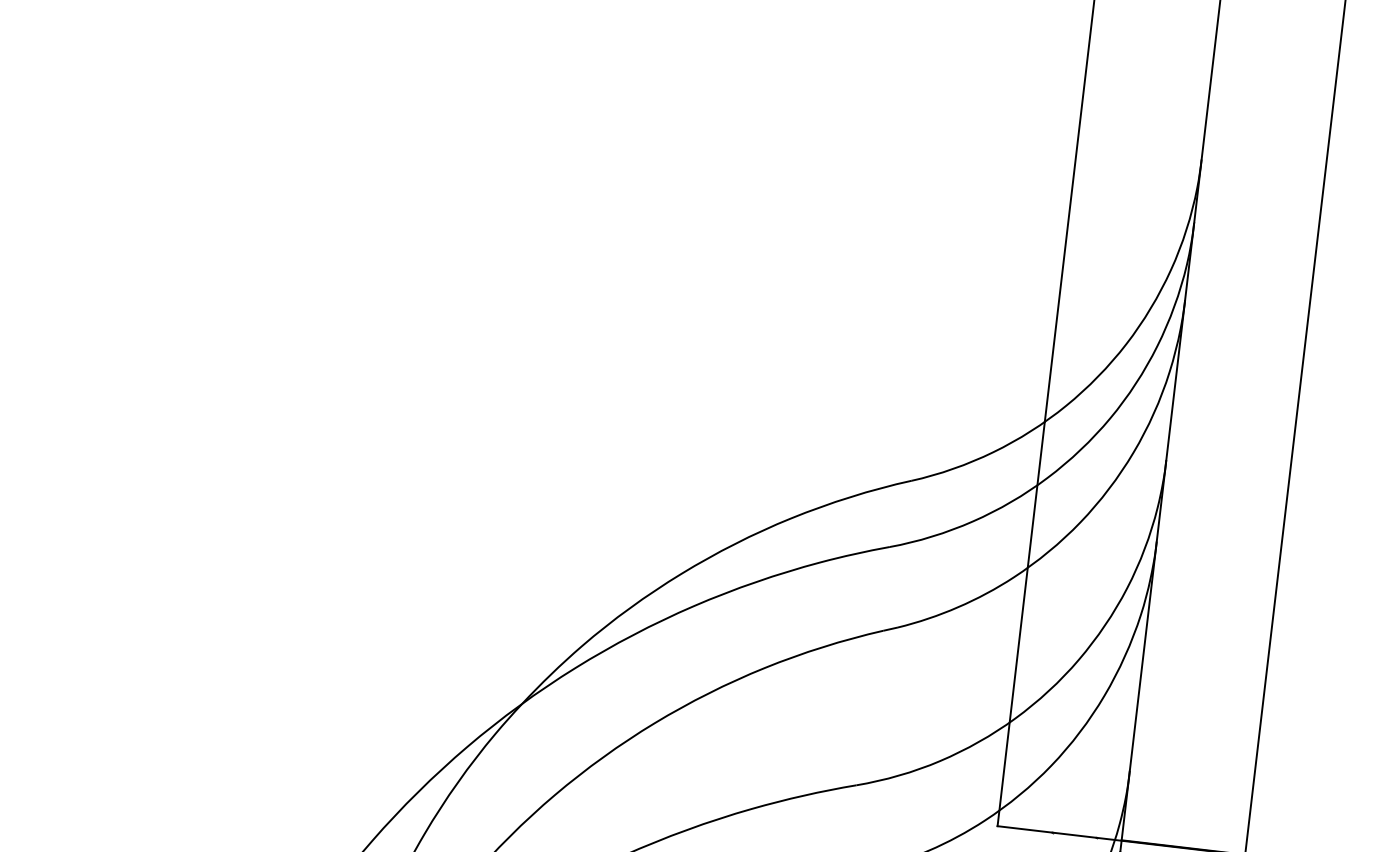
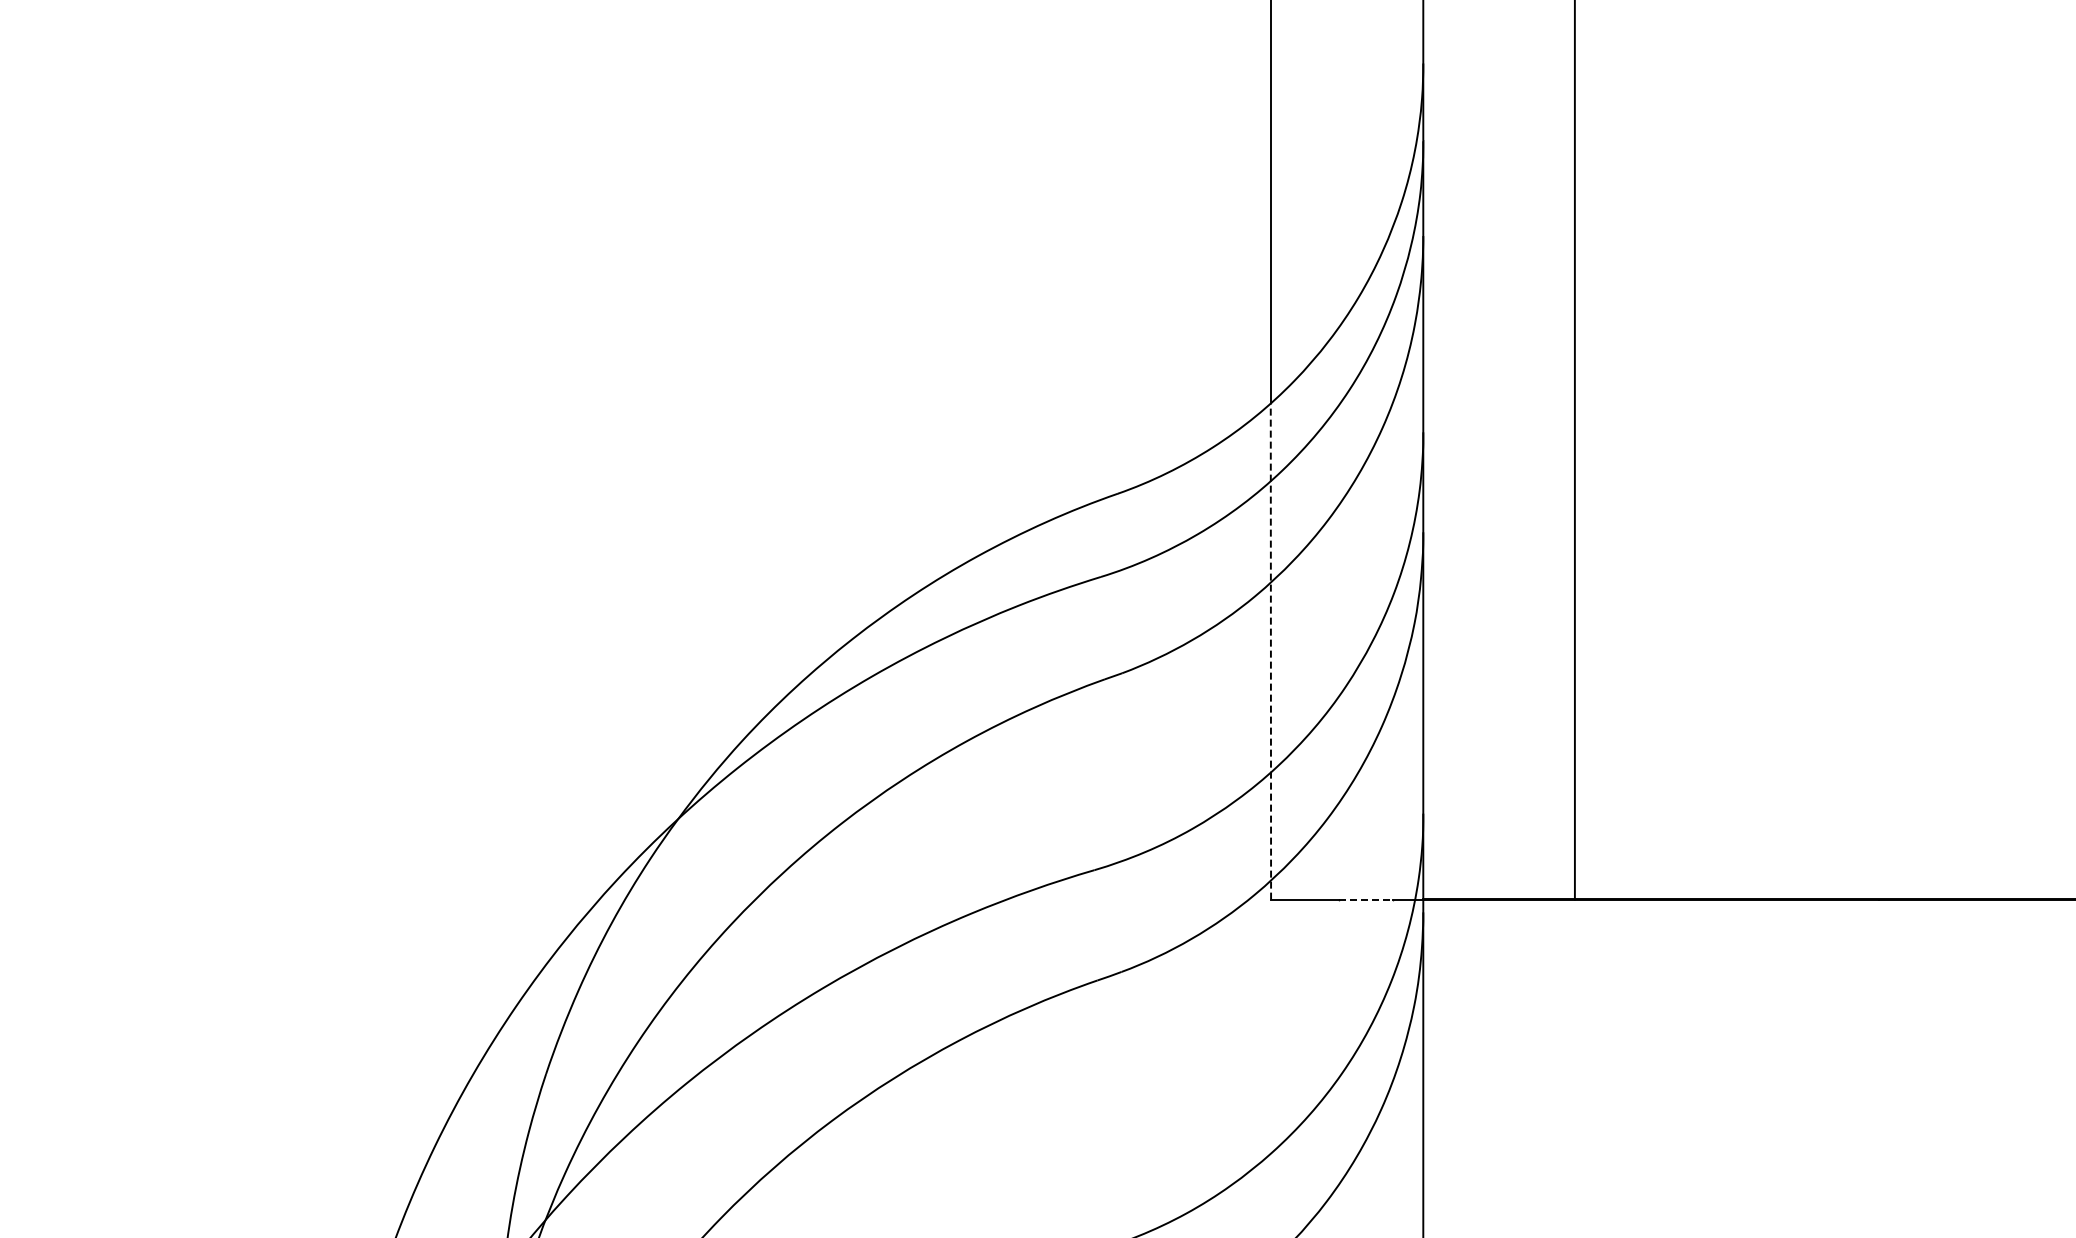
line: (1020, 623) -> (1270, 651), solid -> dashed
line: (1075, 835) -> (1366, 899), solid -> dashed

